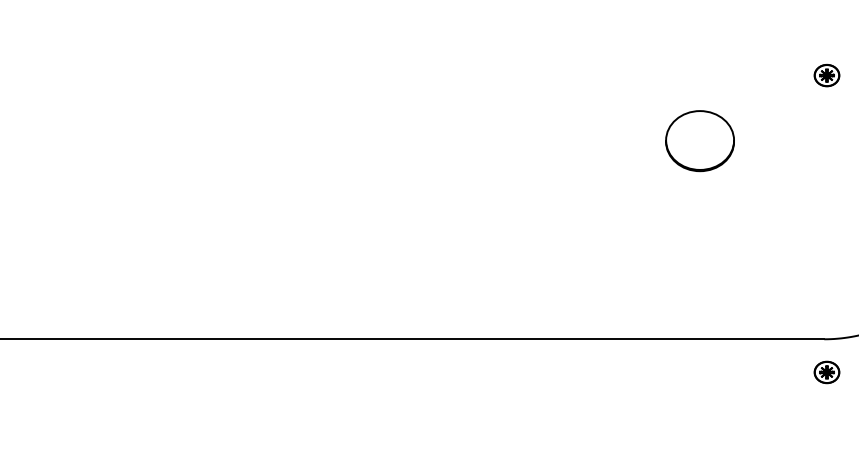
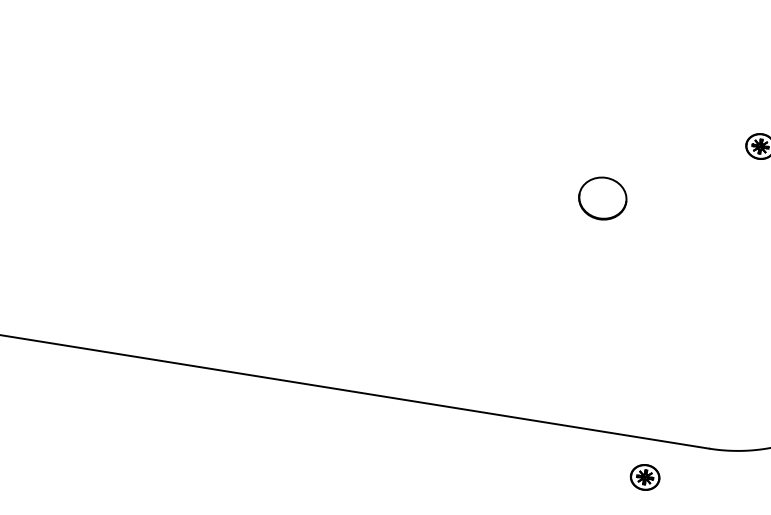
part: (699, 141) -> (602, 198), size x0.6
part: (826, 372) -> (644, 477), moved

